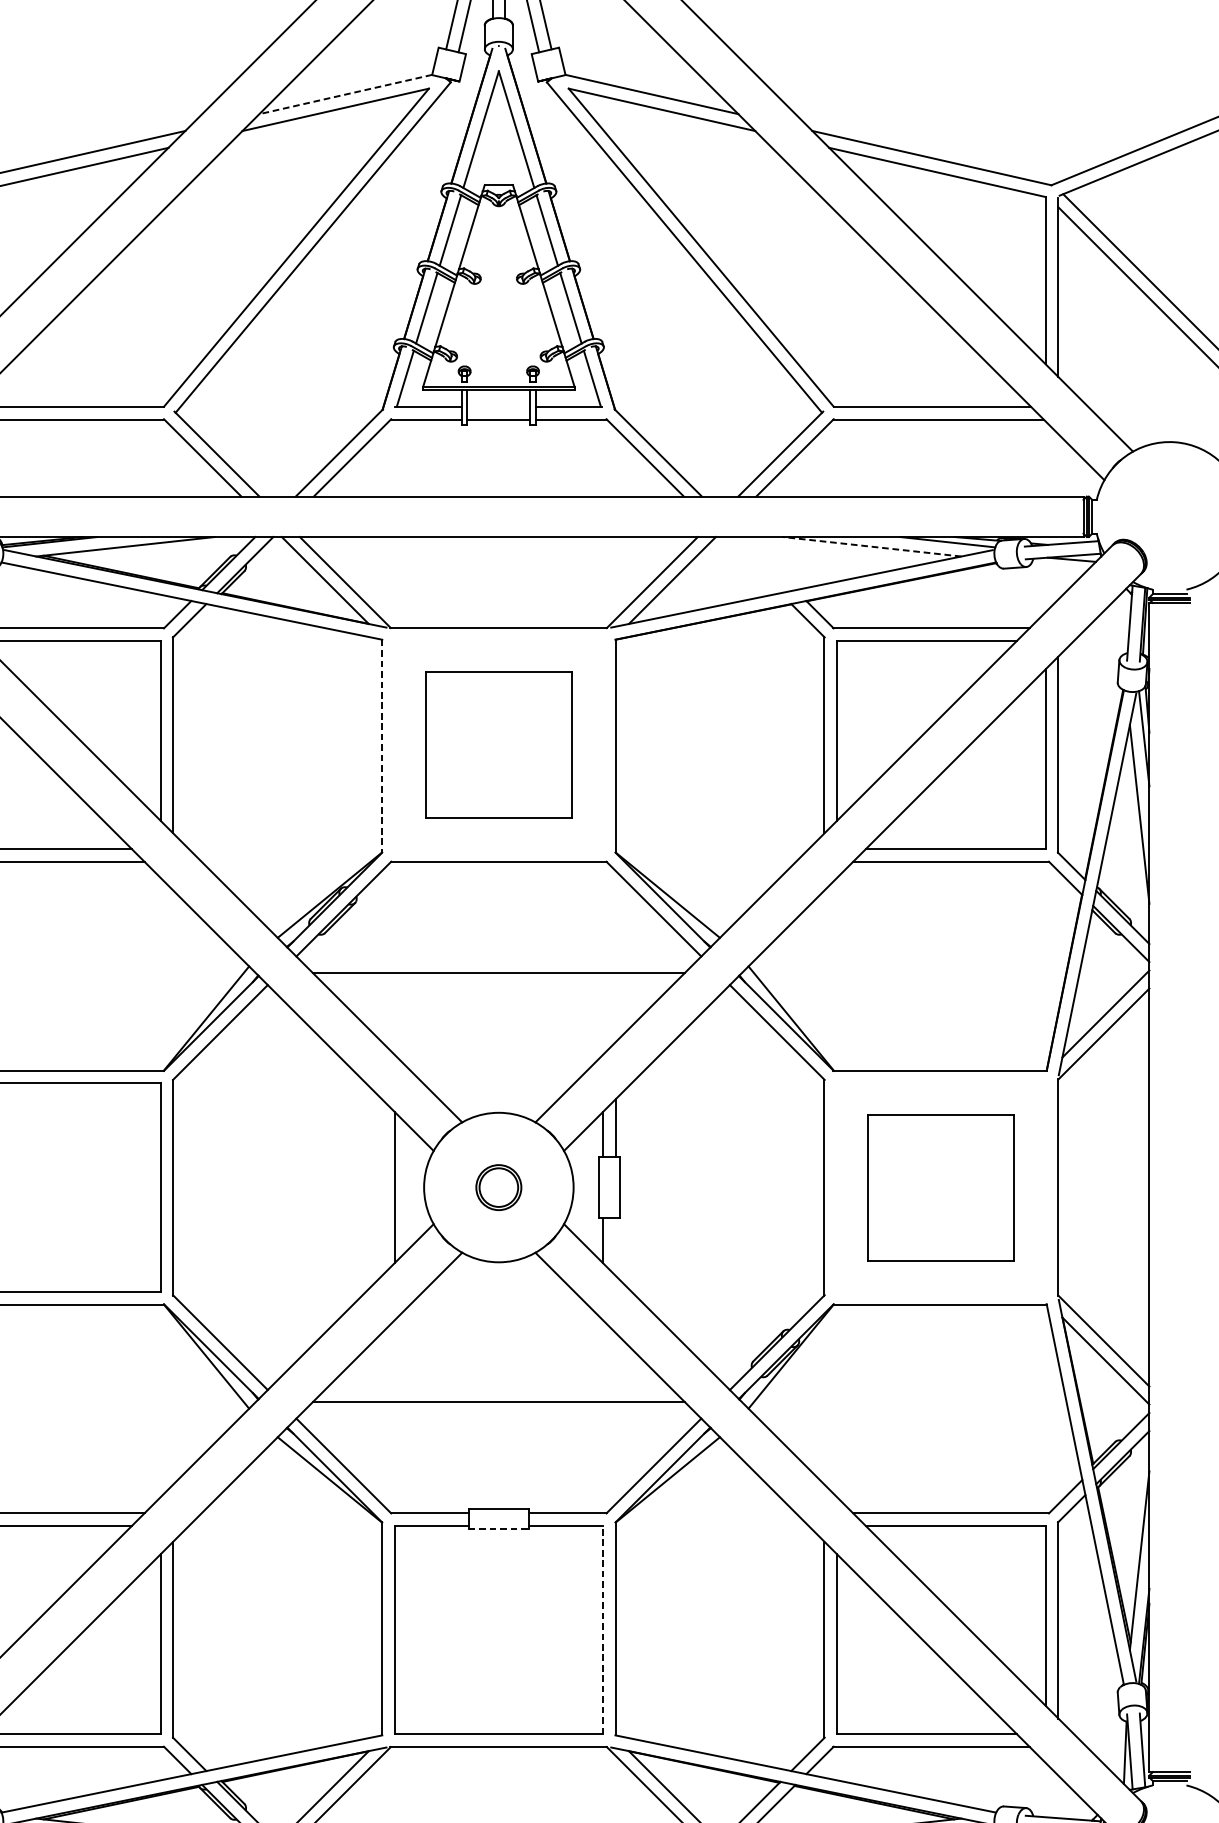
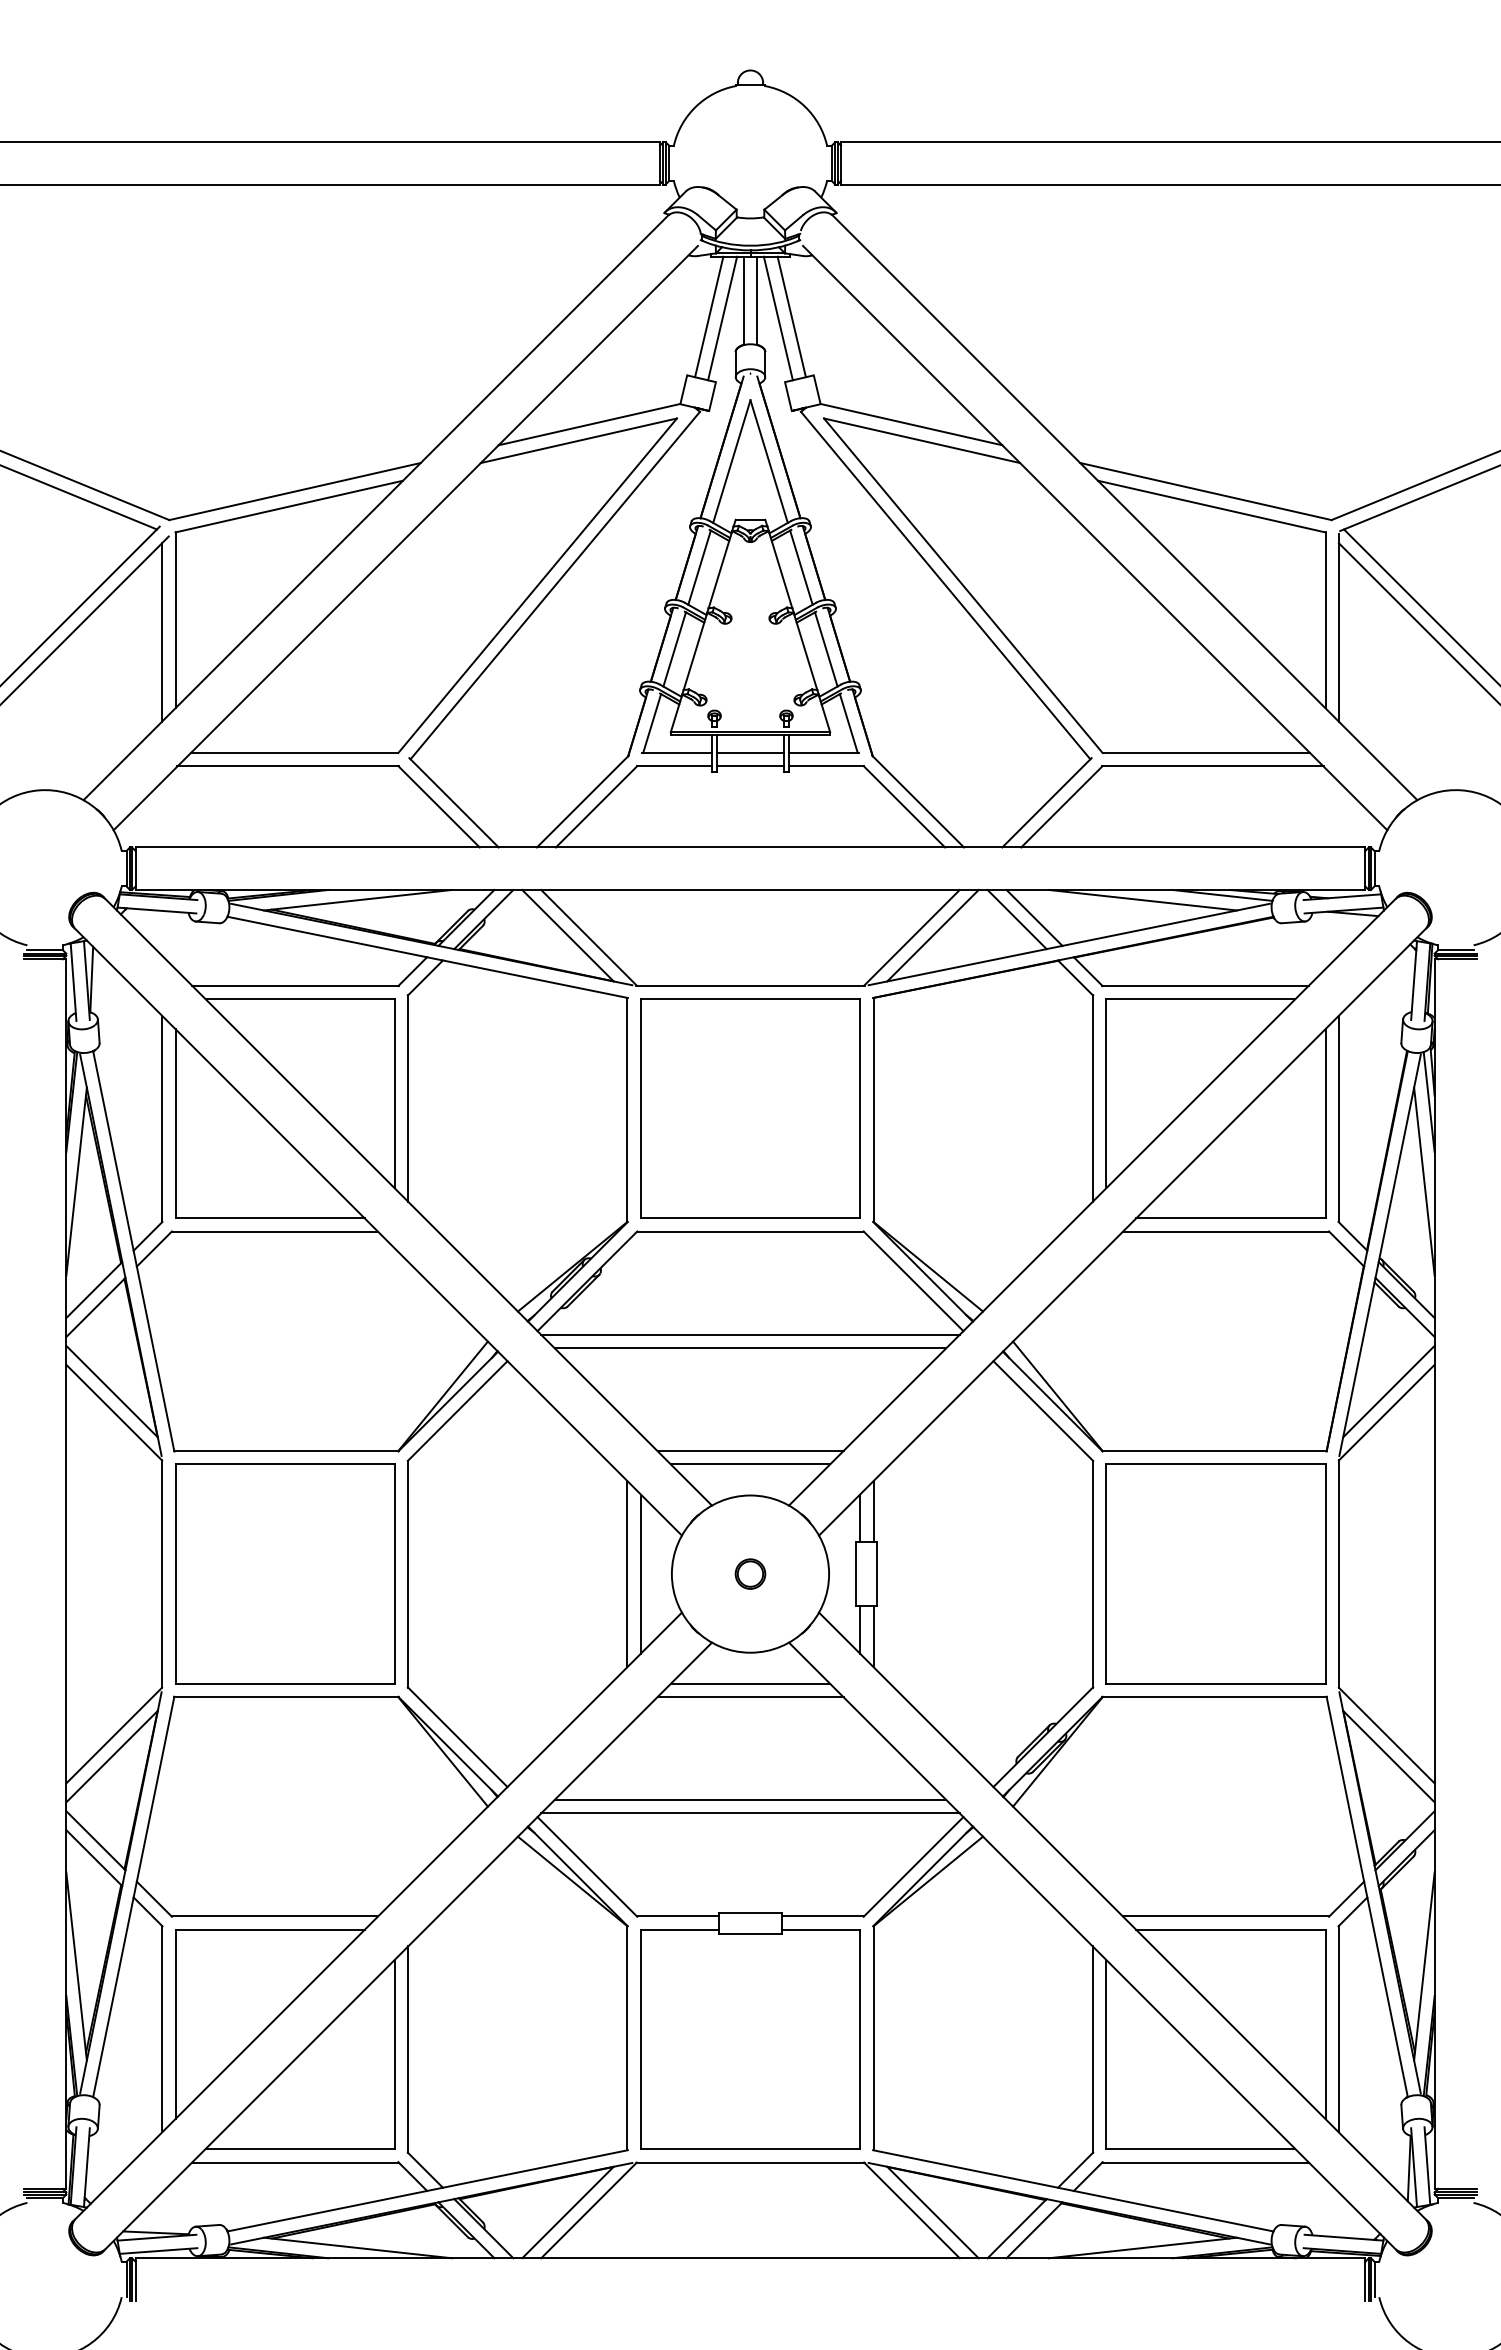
line: (345, 94) -> (589, 424), dashed -> solid
line: (498, 407) -> (750, 753), added
line: (871, 547) -> (1142, 900), dashed -> solid
line: (768, 563) -> (1034, 917), added
line: (751, 565) -> (1016, 919), added
part: (498, 744) -> (750, 1108), size x1.43
line: (381, 746) -> (627, 1110), dashed -> solid
line: (498, 959) -> (750, 1334), added
line: (498, 1070) -> (750, 1451), added
line: (498, 1083) -> (750, 1464), added
part: (498, 1186) -> (750, 1573), size x0.62
part: (941, 1186) -> (1215, 1573), size x1.43
line: (381, 1187) -> (627, 1574), added
line: (615, 1246) -> (873, 1636), added
line: (498, 1291) -> (750, 1683), added
line: (498, 1304) -> (750, 1697), added
line: (498, 1415) -> (750, 1813), added
line: (498, 1529) -> (750, 1933), dashed -> solid
line: (603, 1630) -> (860, 2039), dashed -> solid

